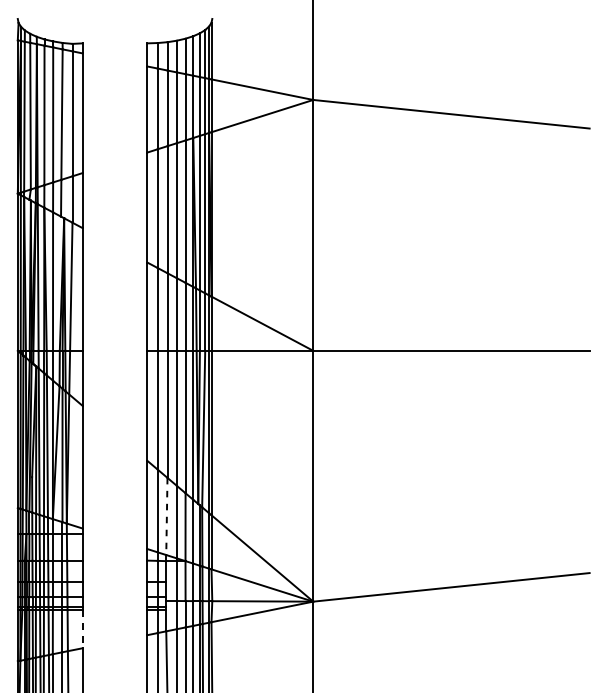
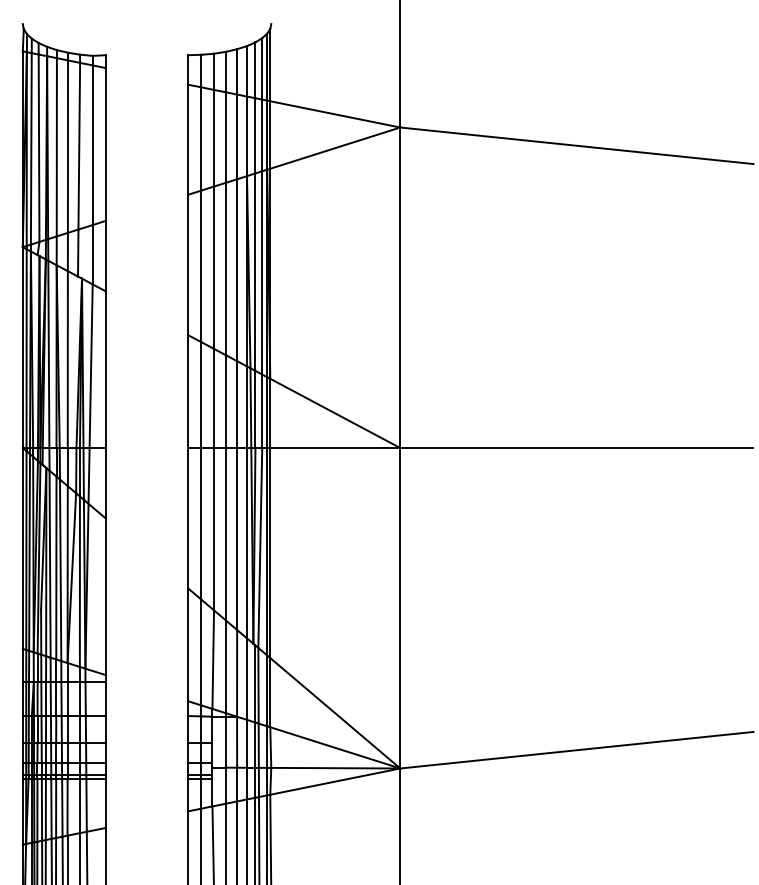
line: (167, 517) -> (213, 660), dashed -> solid
line: (82, 629) -> (105, 804), dashed -> solid

